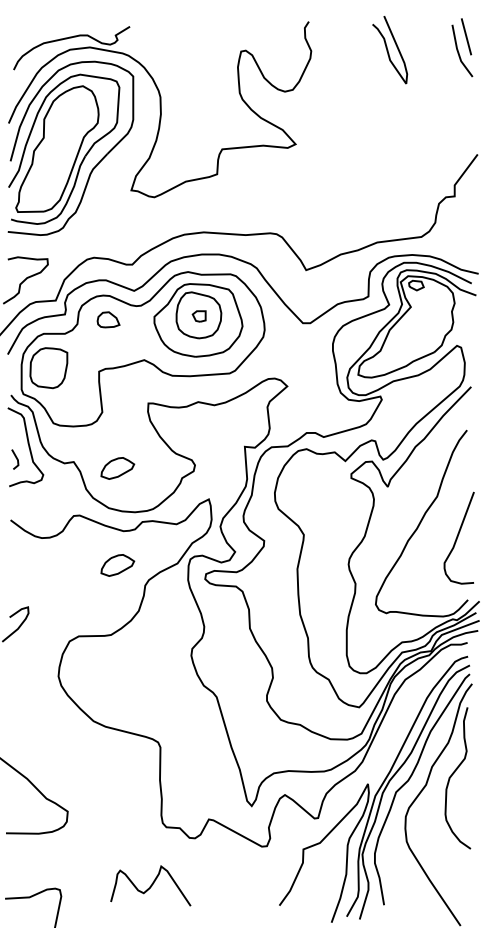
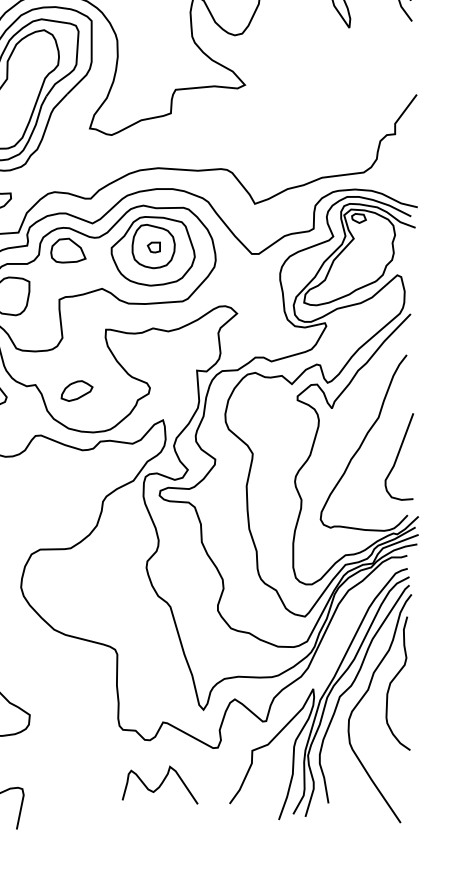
part: (108, 319) -> (68, 250), size x1.67
part: (117, 565) -> (76, 482), removed
curve: (150, 885) -> (159, 784), moved

